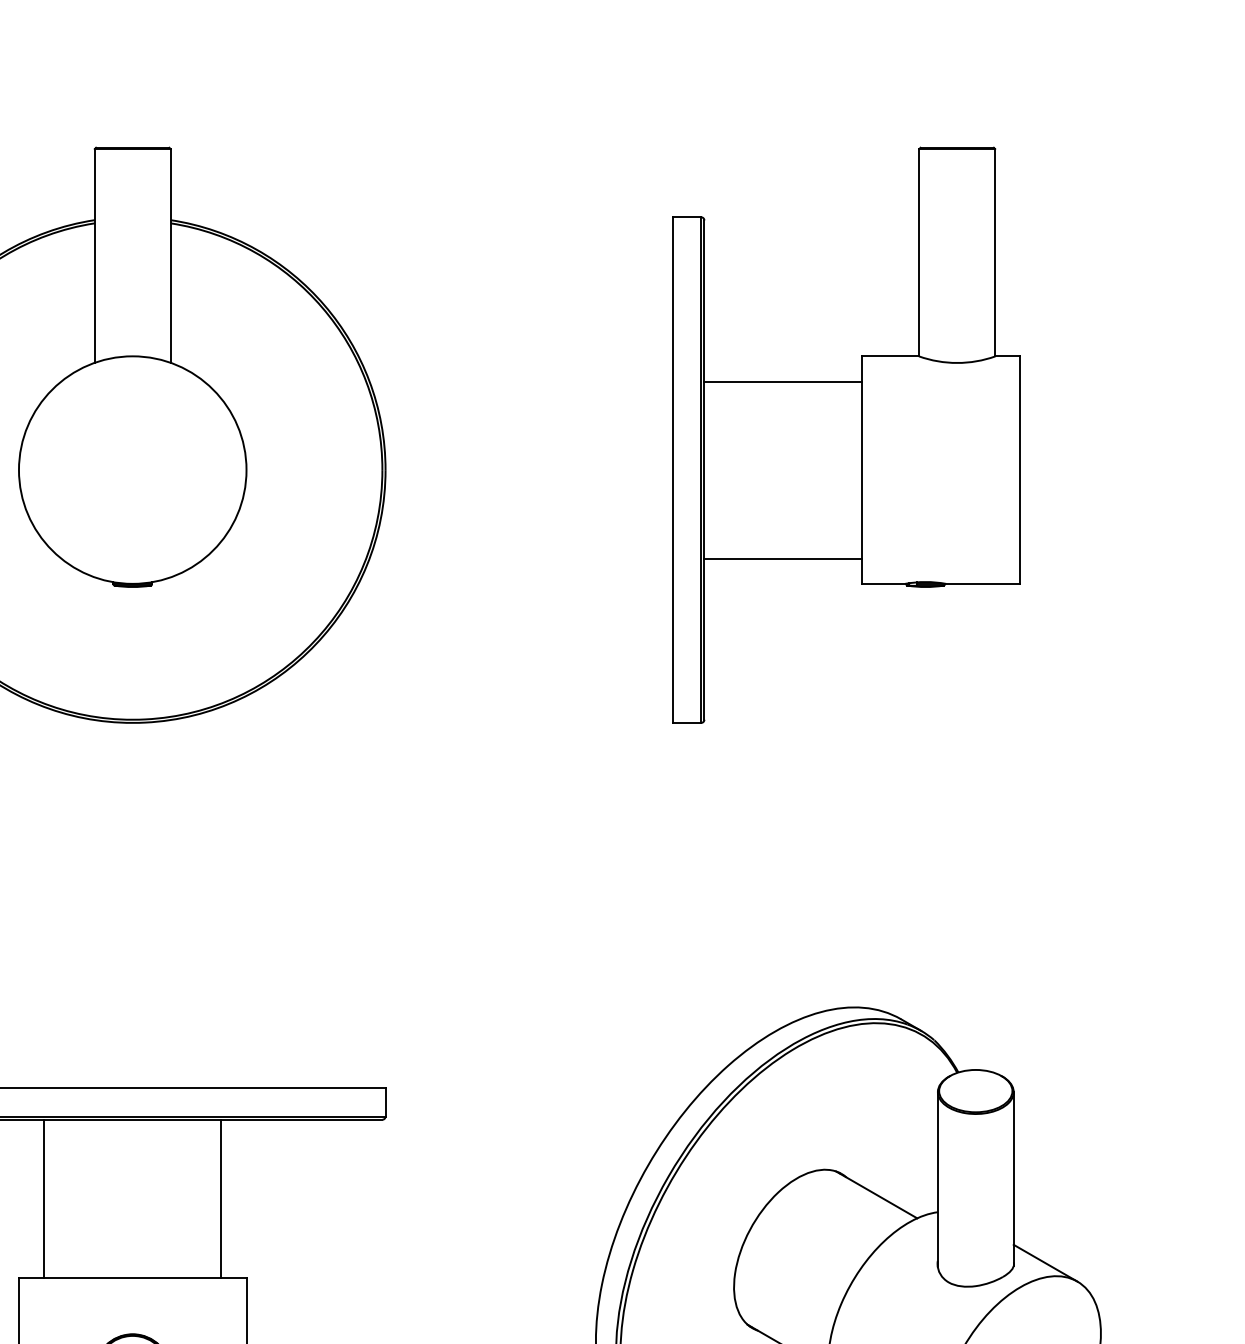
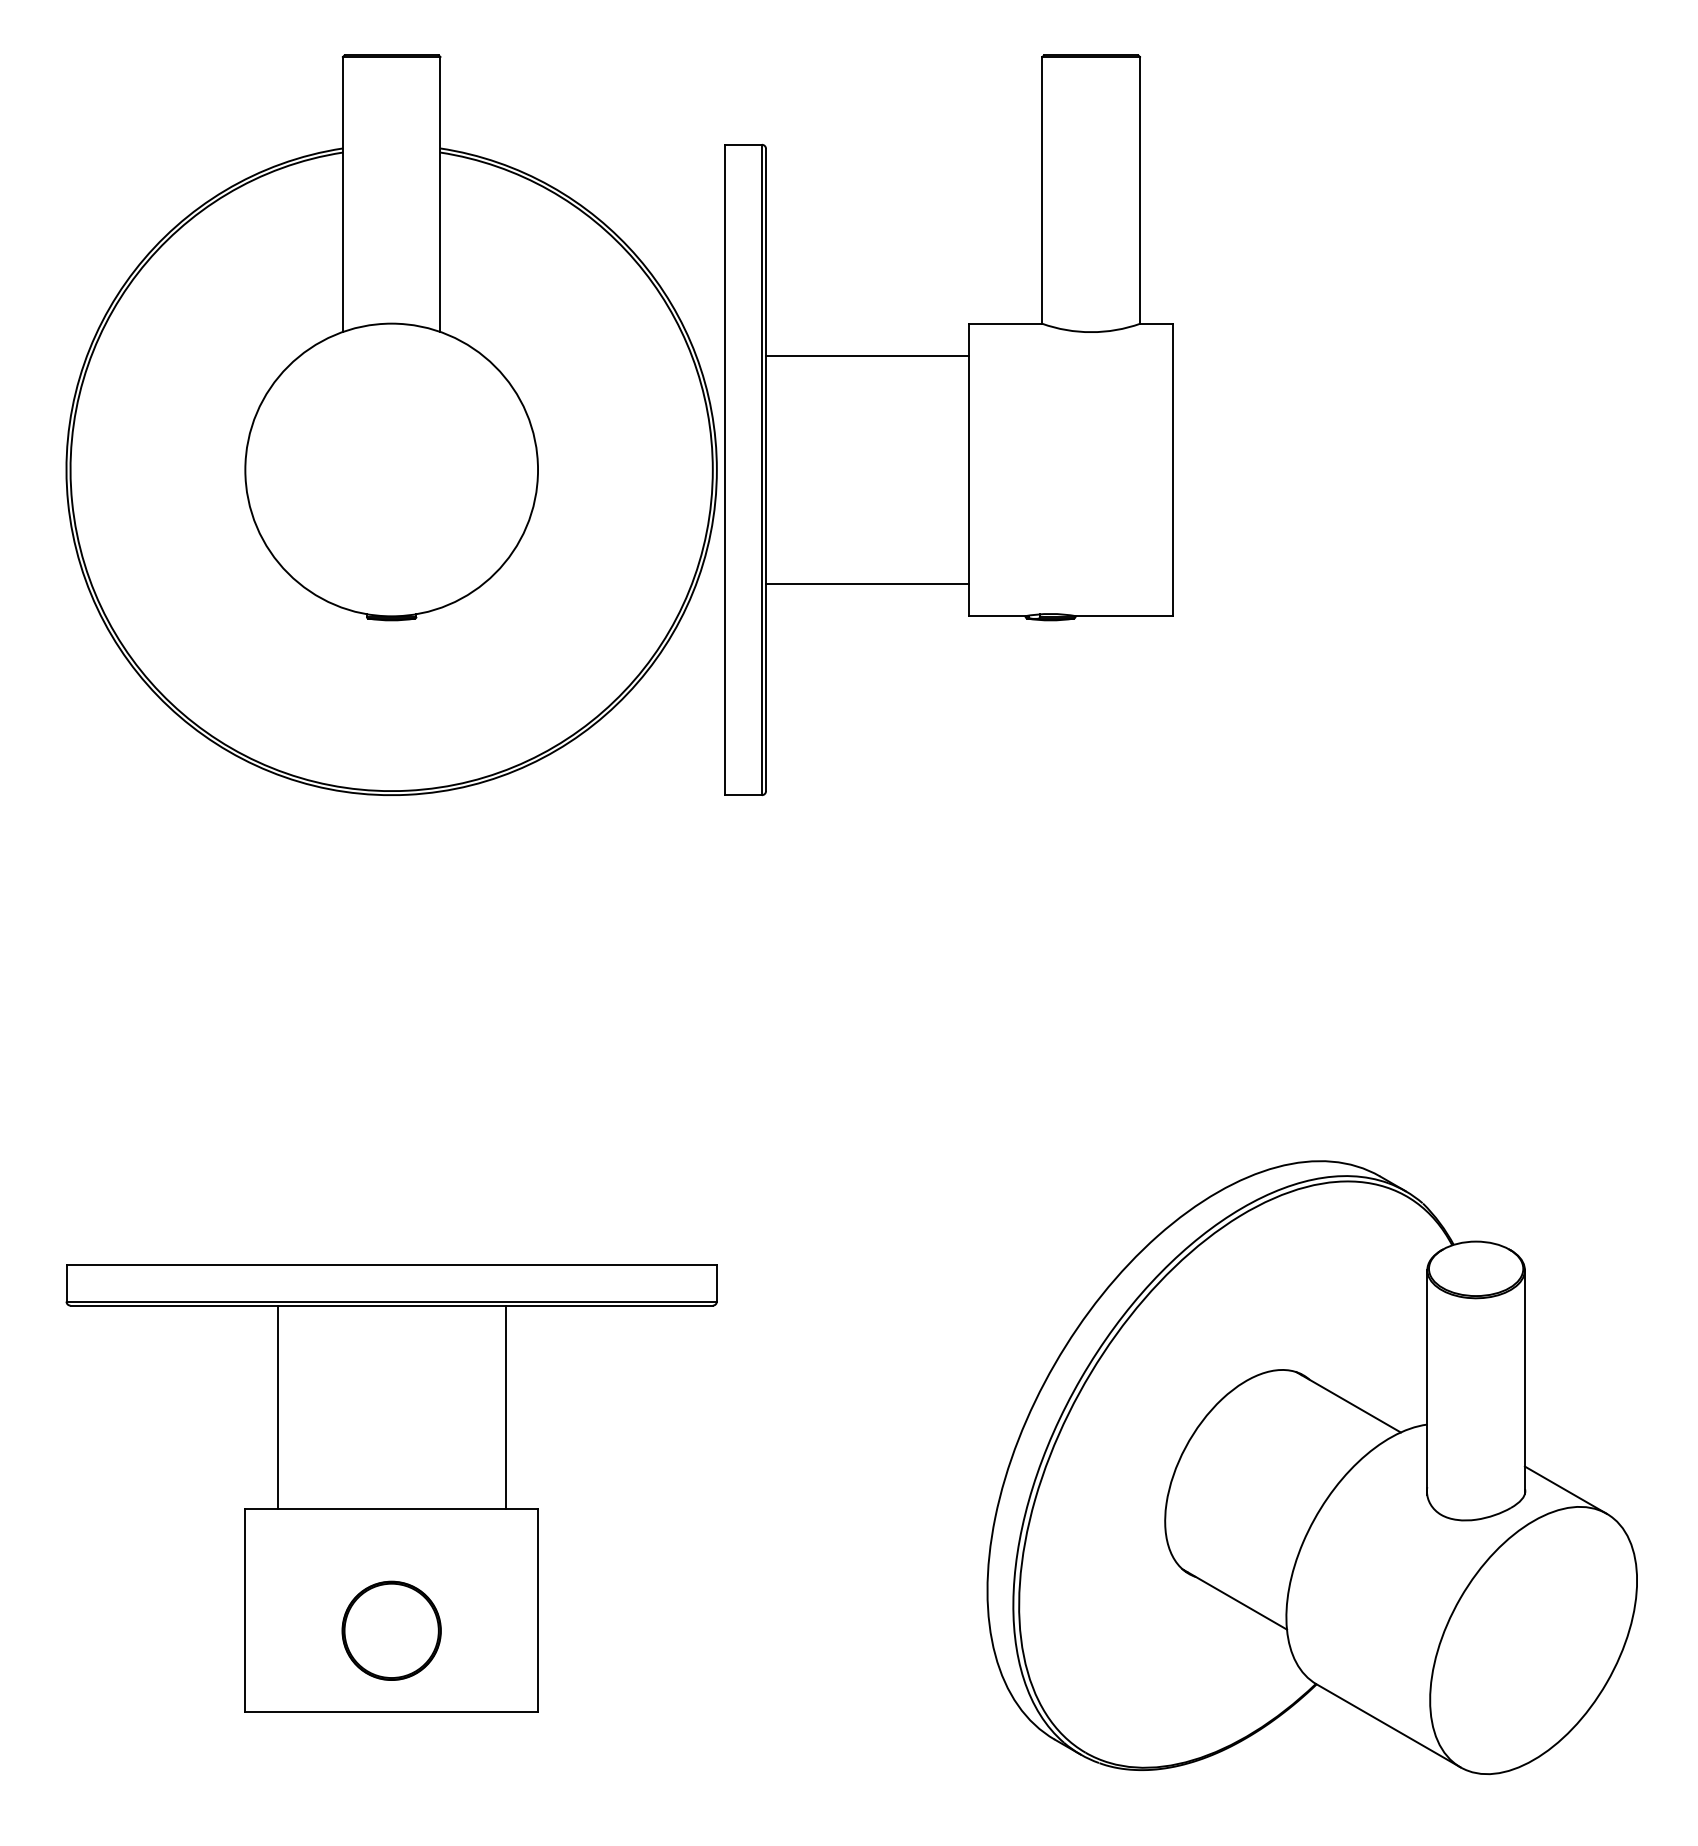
part: (846, 434) -> (948, 424), moved

